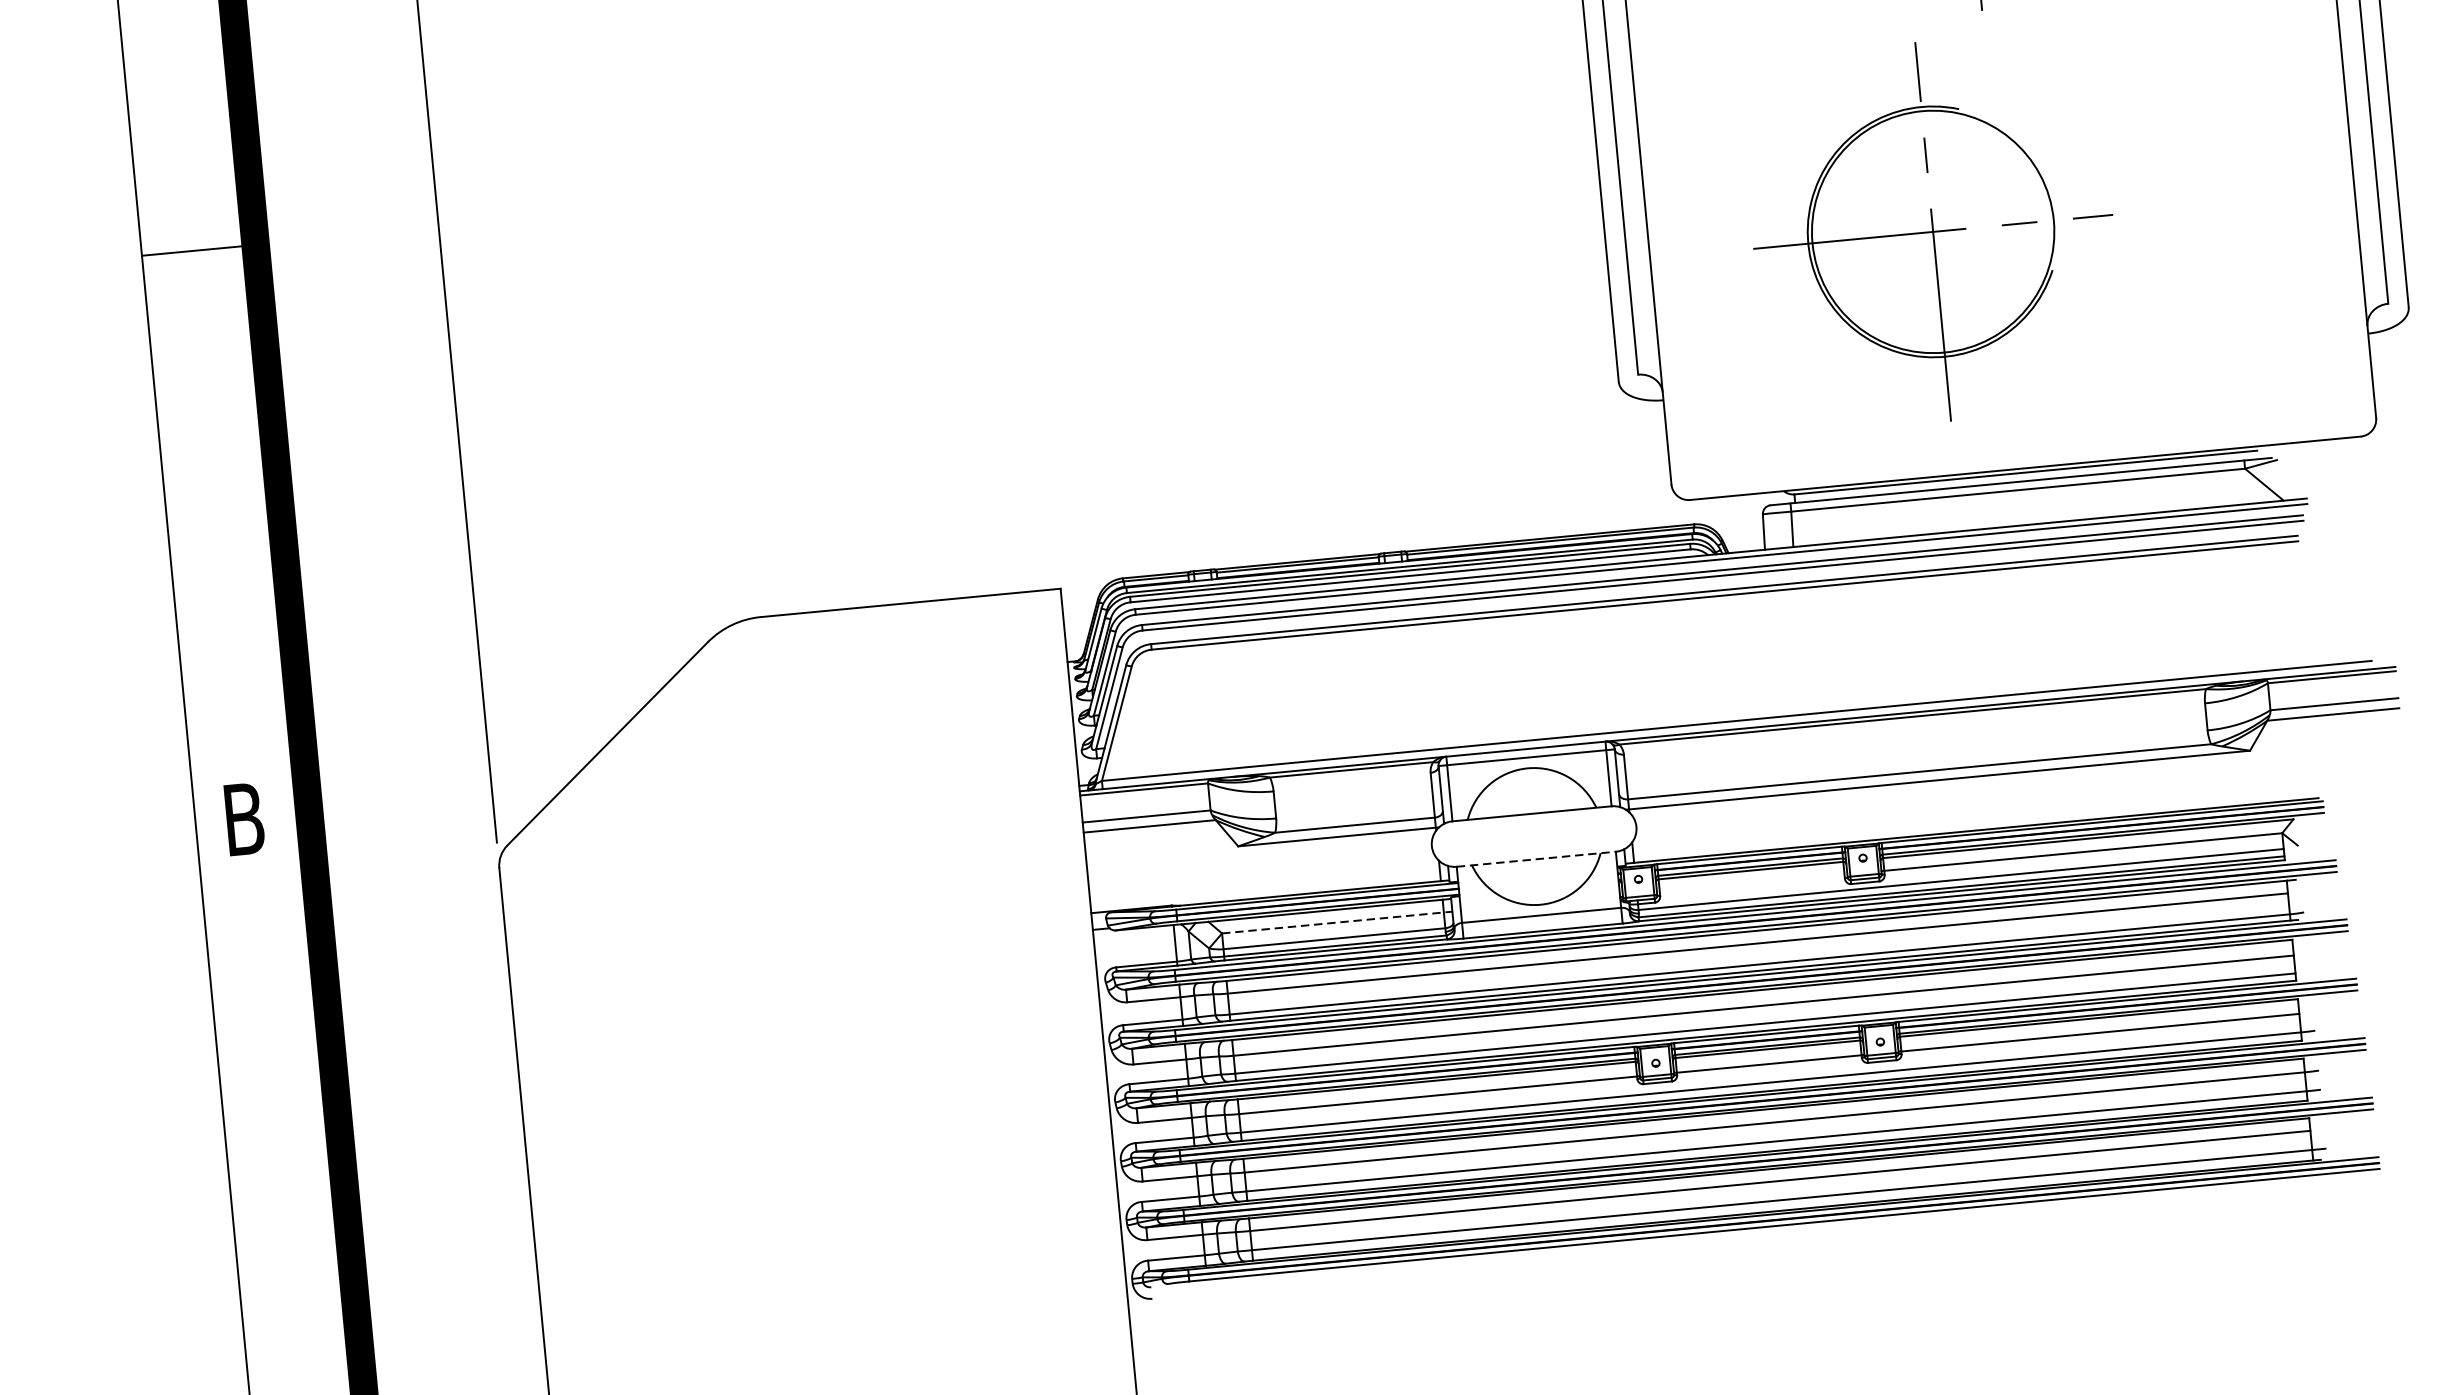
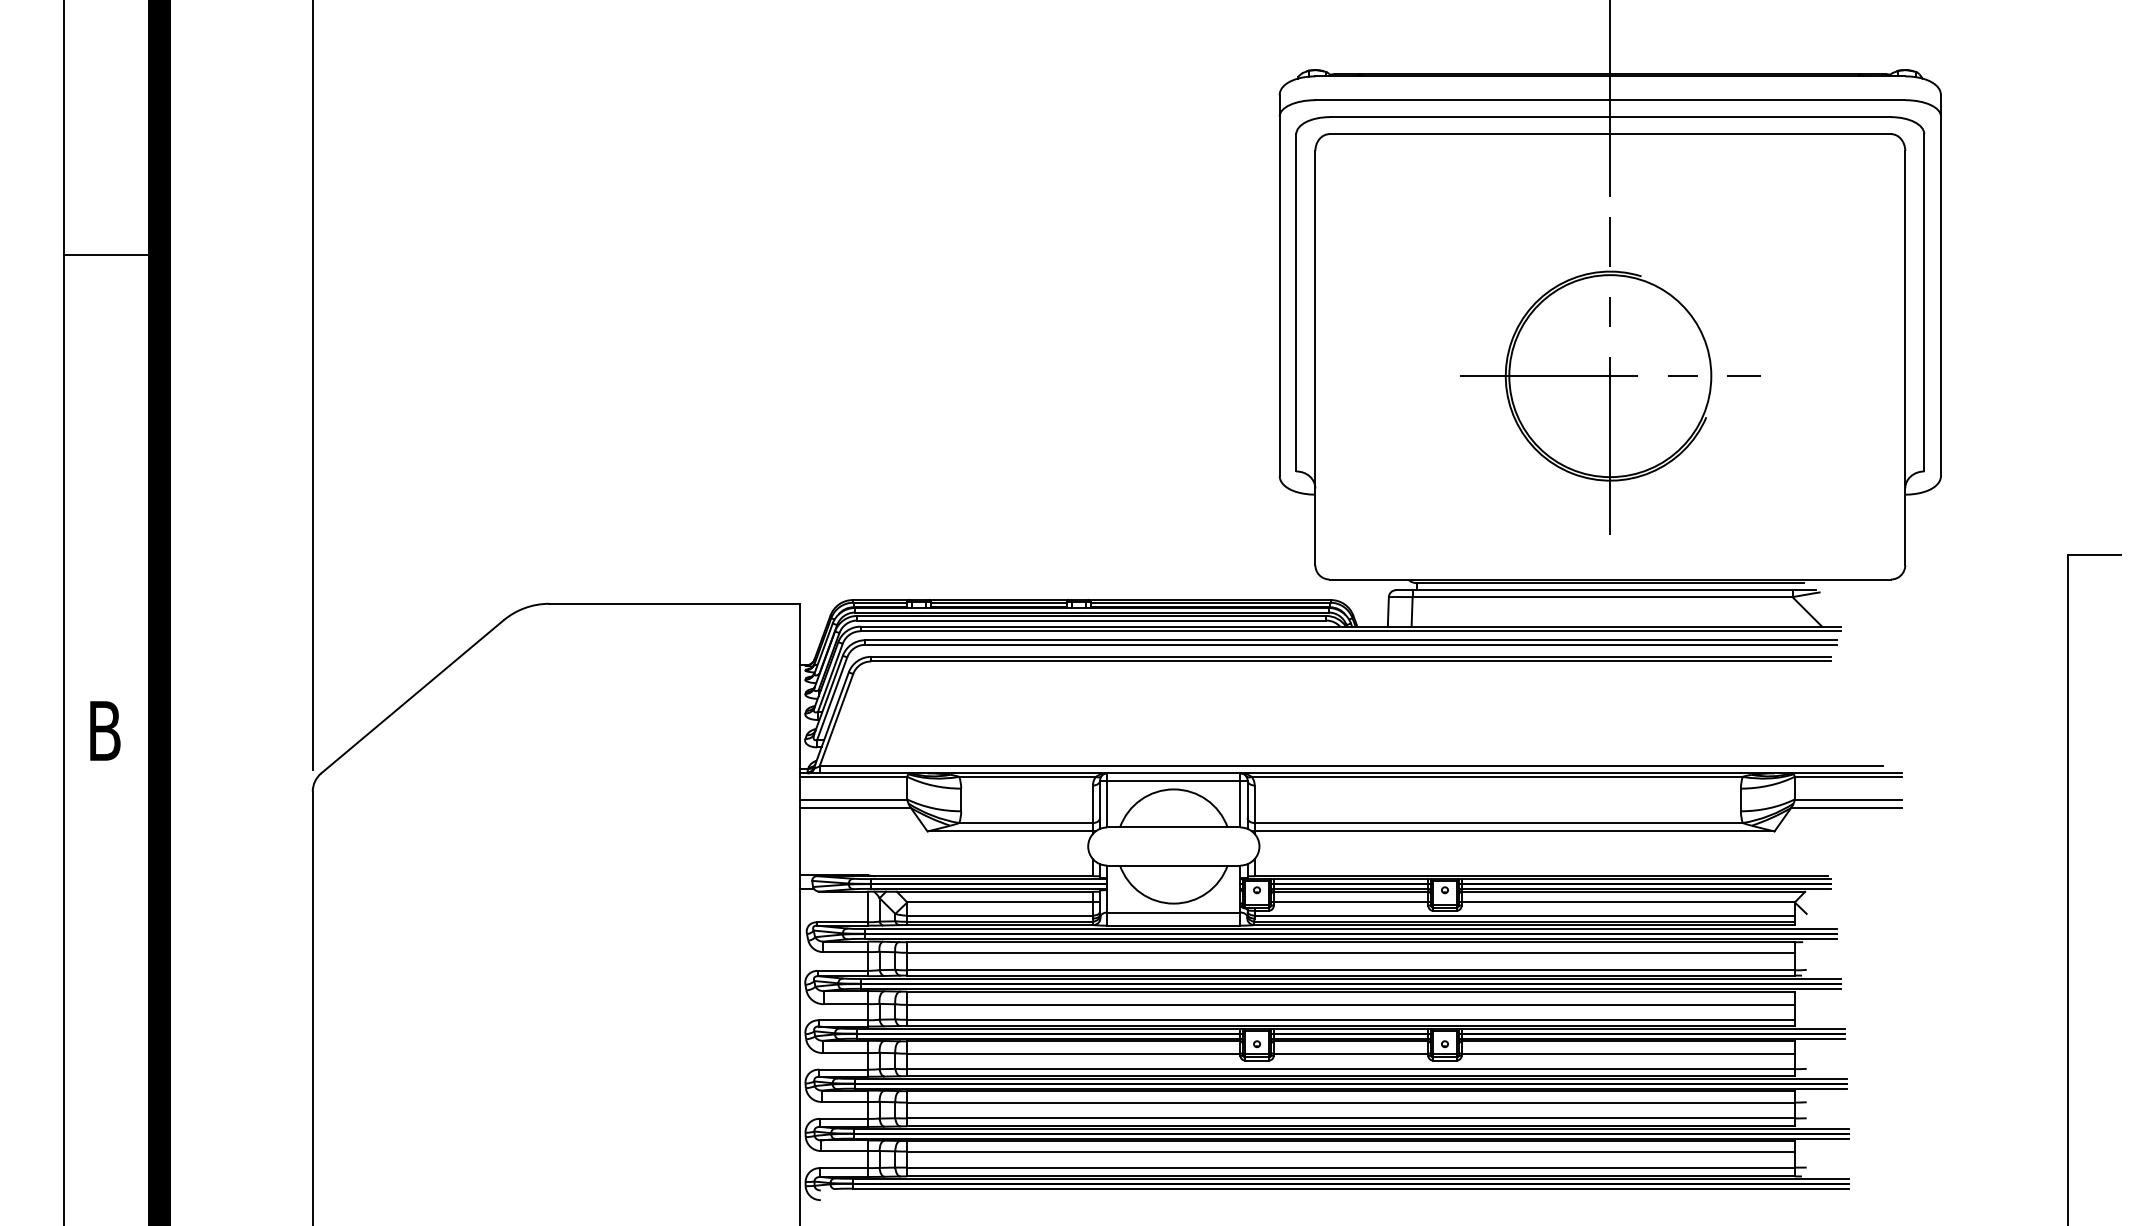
part: (1933, 231) -> (1610, 375), moved
line: (1535, 859) -> (1173, 865), dashed -> solid
line: (1751, 883) -> (1350, 902), added
line: (1338, 922) -> (1004, 902), dashed -> solid

